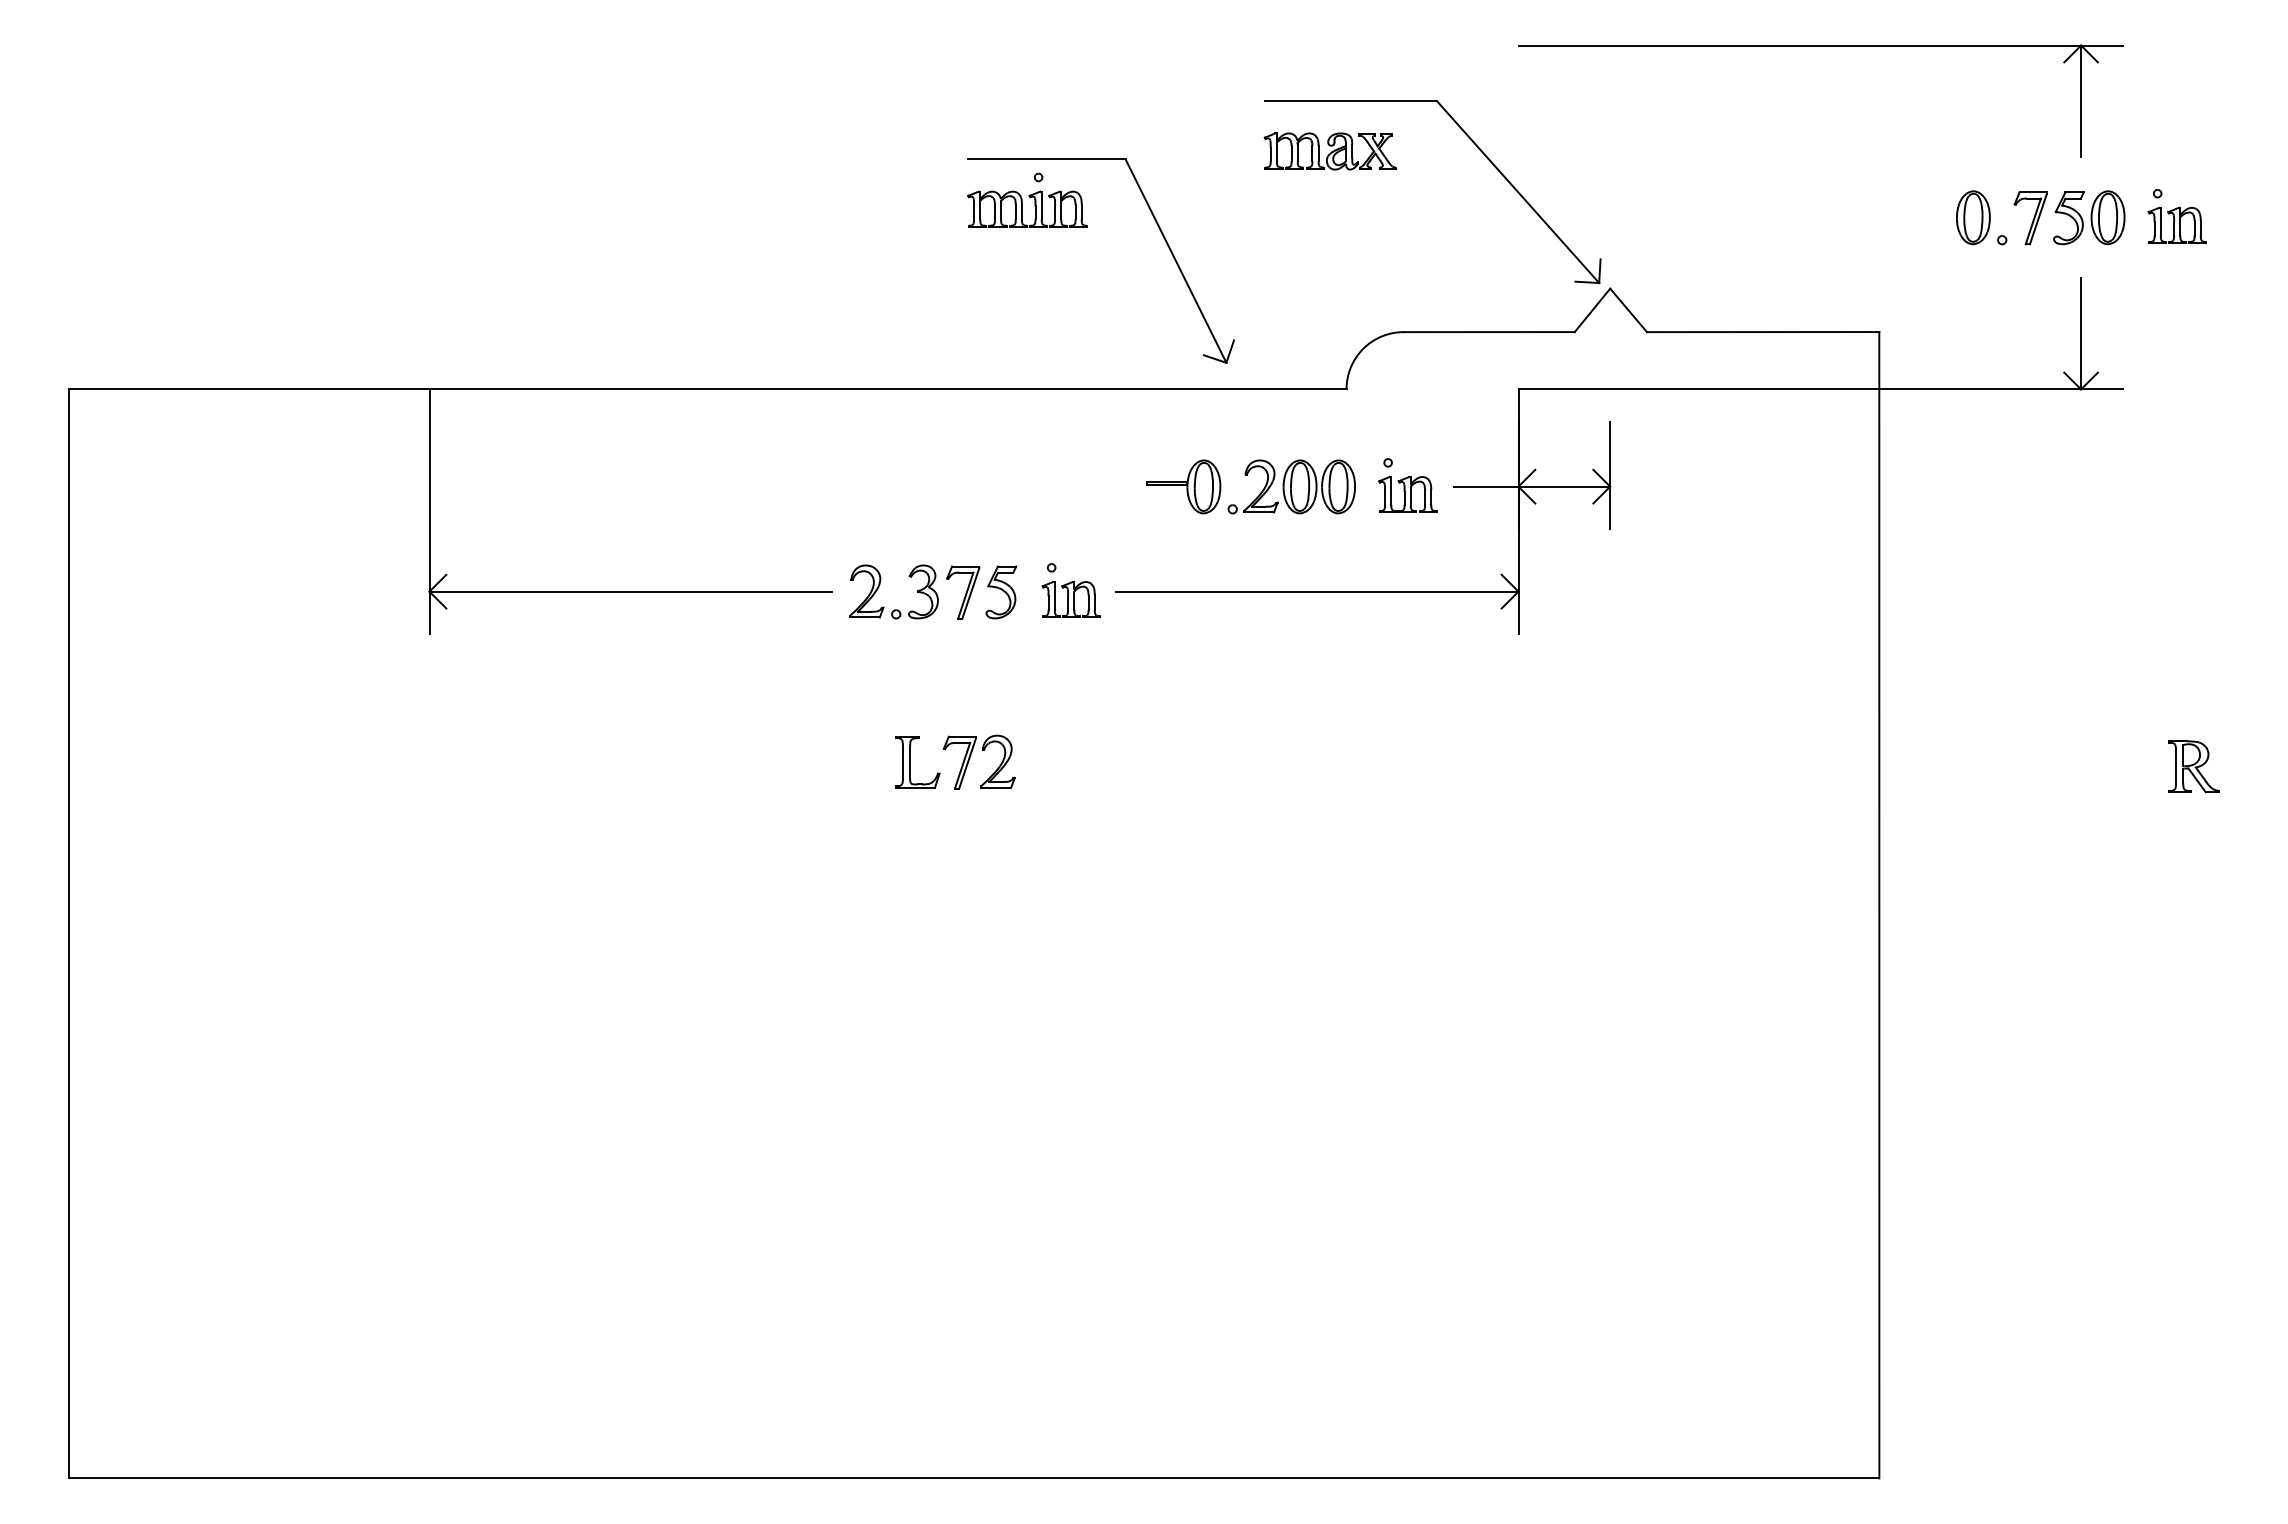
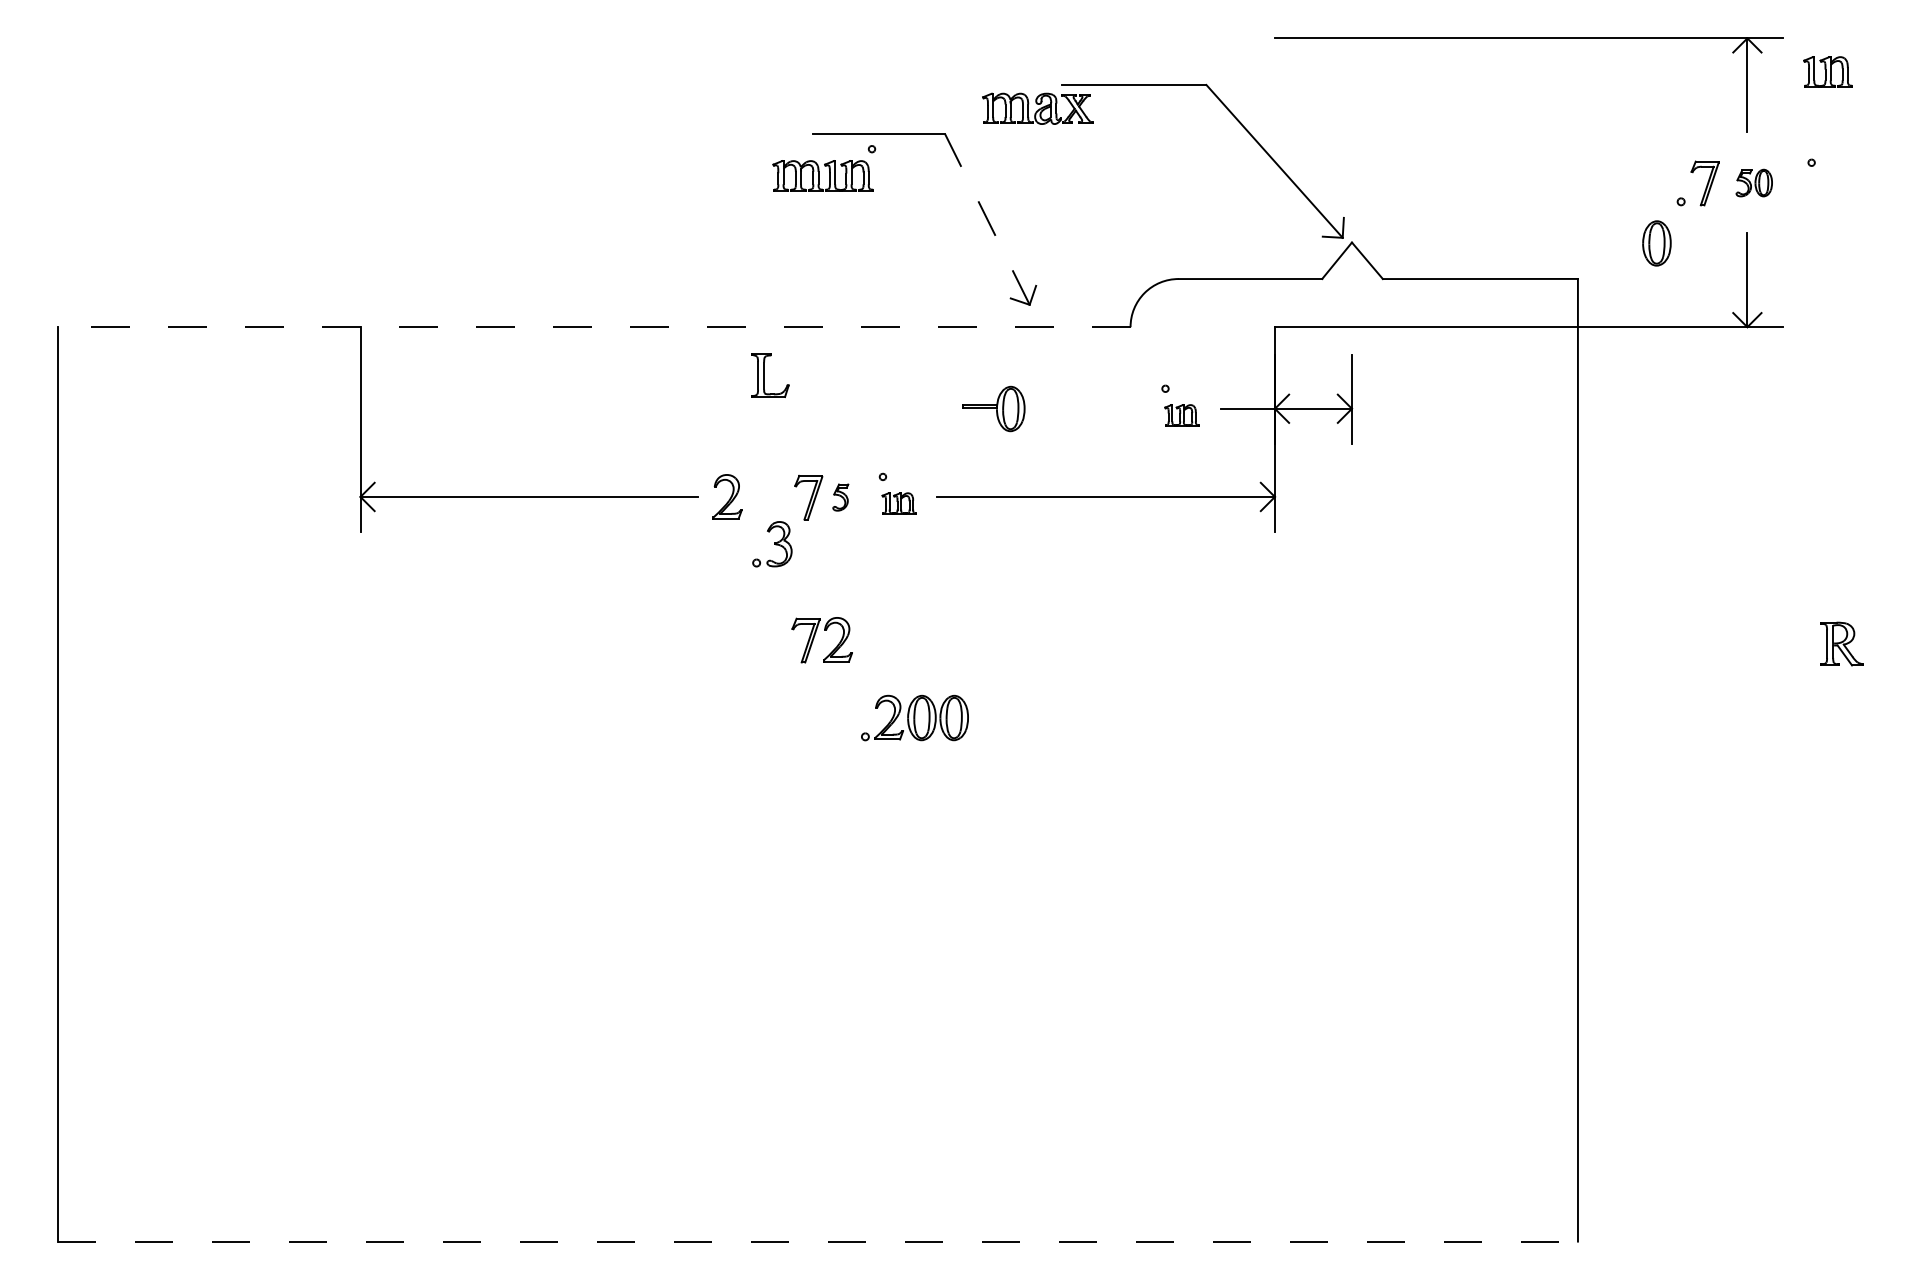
part: (1329, 151) -> (1037, 108), moved
part: (1027, 208) -> (823, 175), moved
part: (1973, 217) -> (1657, 243), moved
part: (2089, 217) -> (1754, 182), size x0.6
part: (2176, 224) -> (1827, 71), moved
line: (1175, 261) -> (986, 219), solid -> dashed
line: (707, 389) -> (593, 327), solid -> dashed
part: (1291, 486) -> (914, 717), moved
part: (1407, 494) -> (1181, 415), size x0.7
part: (914, 591) -> (771, 543), moved
part: (1001, 592) -> (840, 497), size x0.6
part: (1070, 599) -> (898, 503), size x0.7
part: (910, 762) -> (764, 375), moved
line: (974, 1478) -> (818, 1241), solid -> dashed

